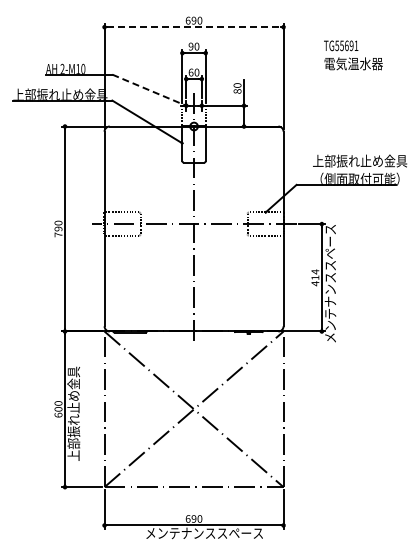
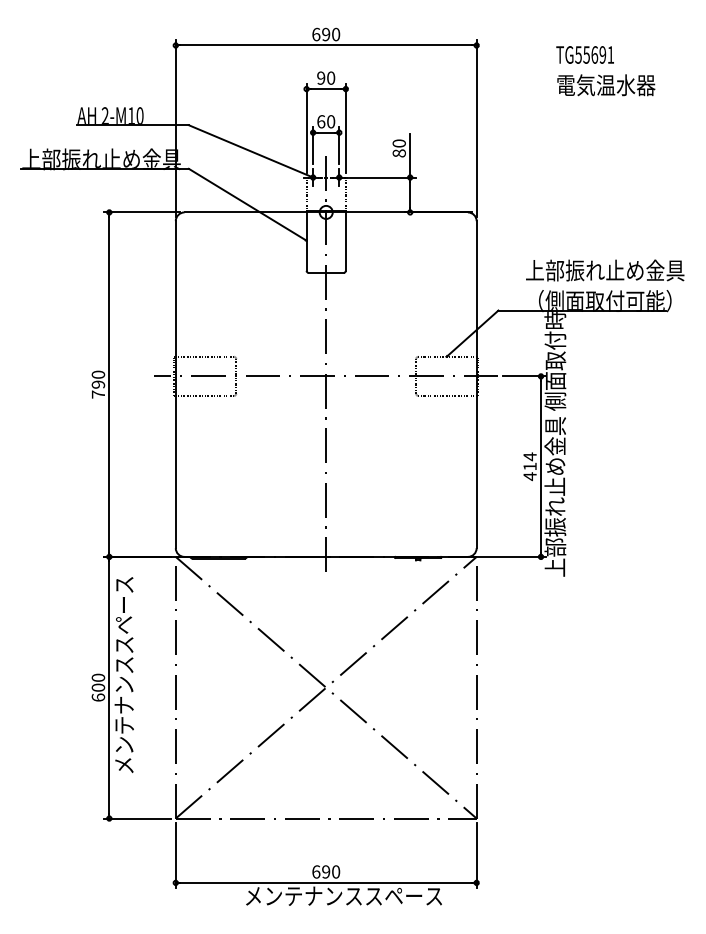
line: (194, 27) -> (326, 46), dashed -> solid
text: (353, 55) -> (605, 71), moved
line: (149, 90) -> (251, 151), dashed -> solid
text: (329, 264) -> (553, 444), メンテナンススペース -> 上部振れ止め金具 側面取付時
text: (73, 401) -> (123, 674), 上部振れ止め金具 -> メンテナンススペース

